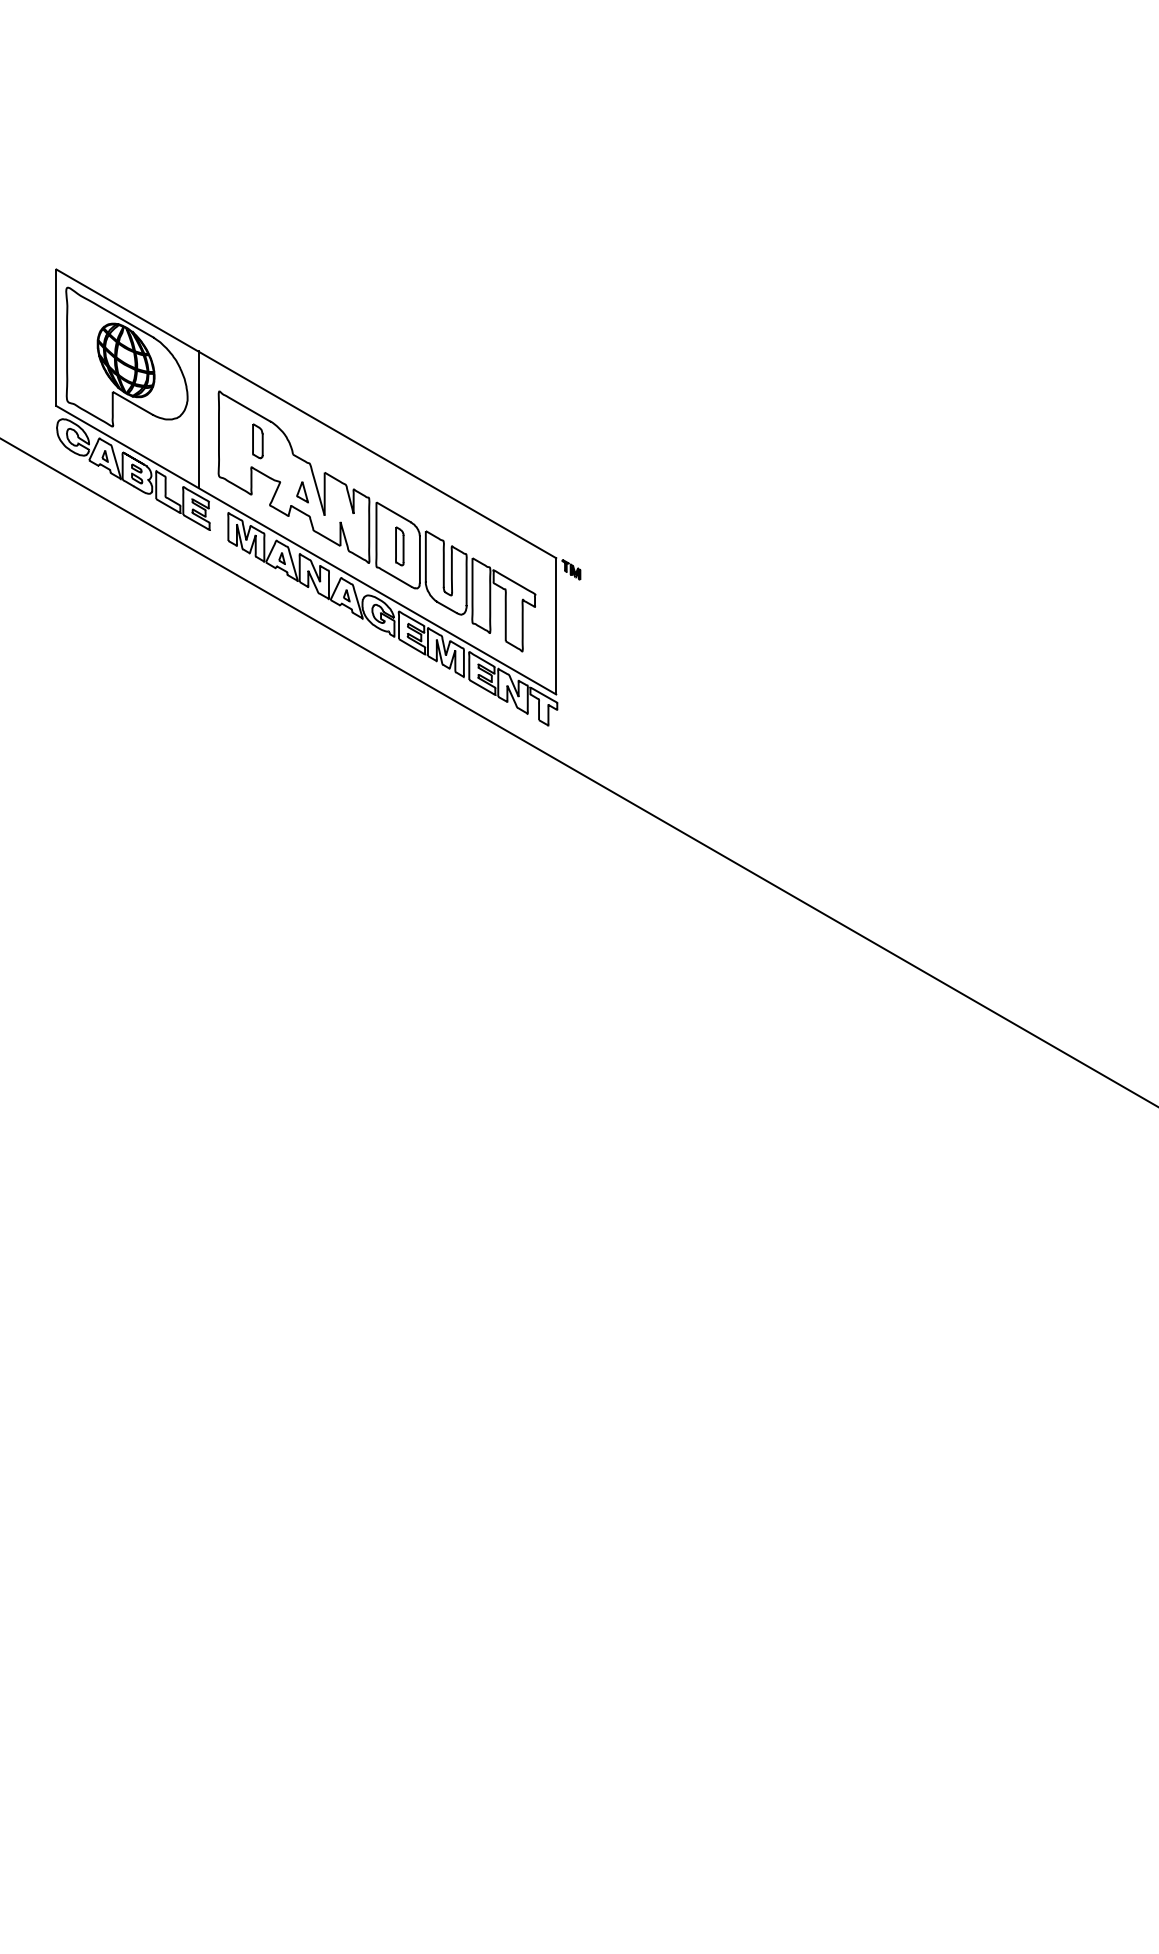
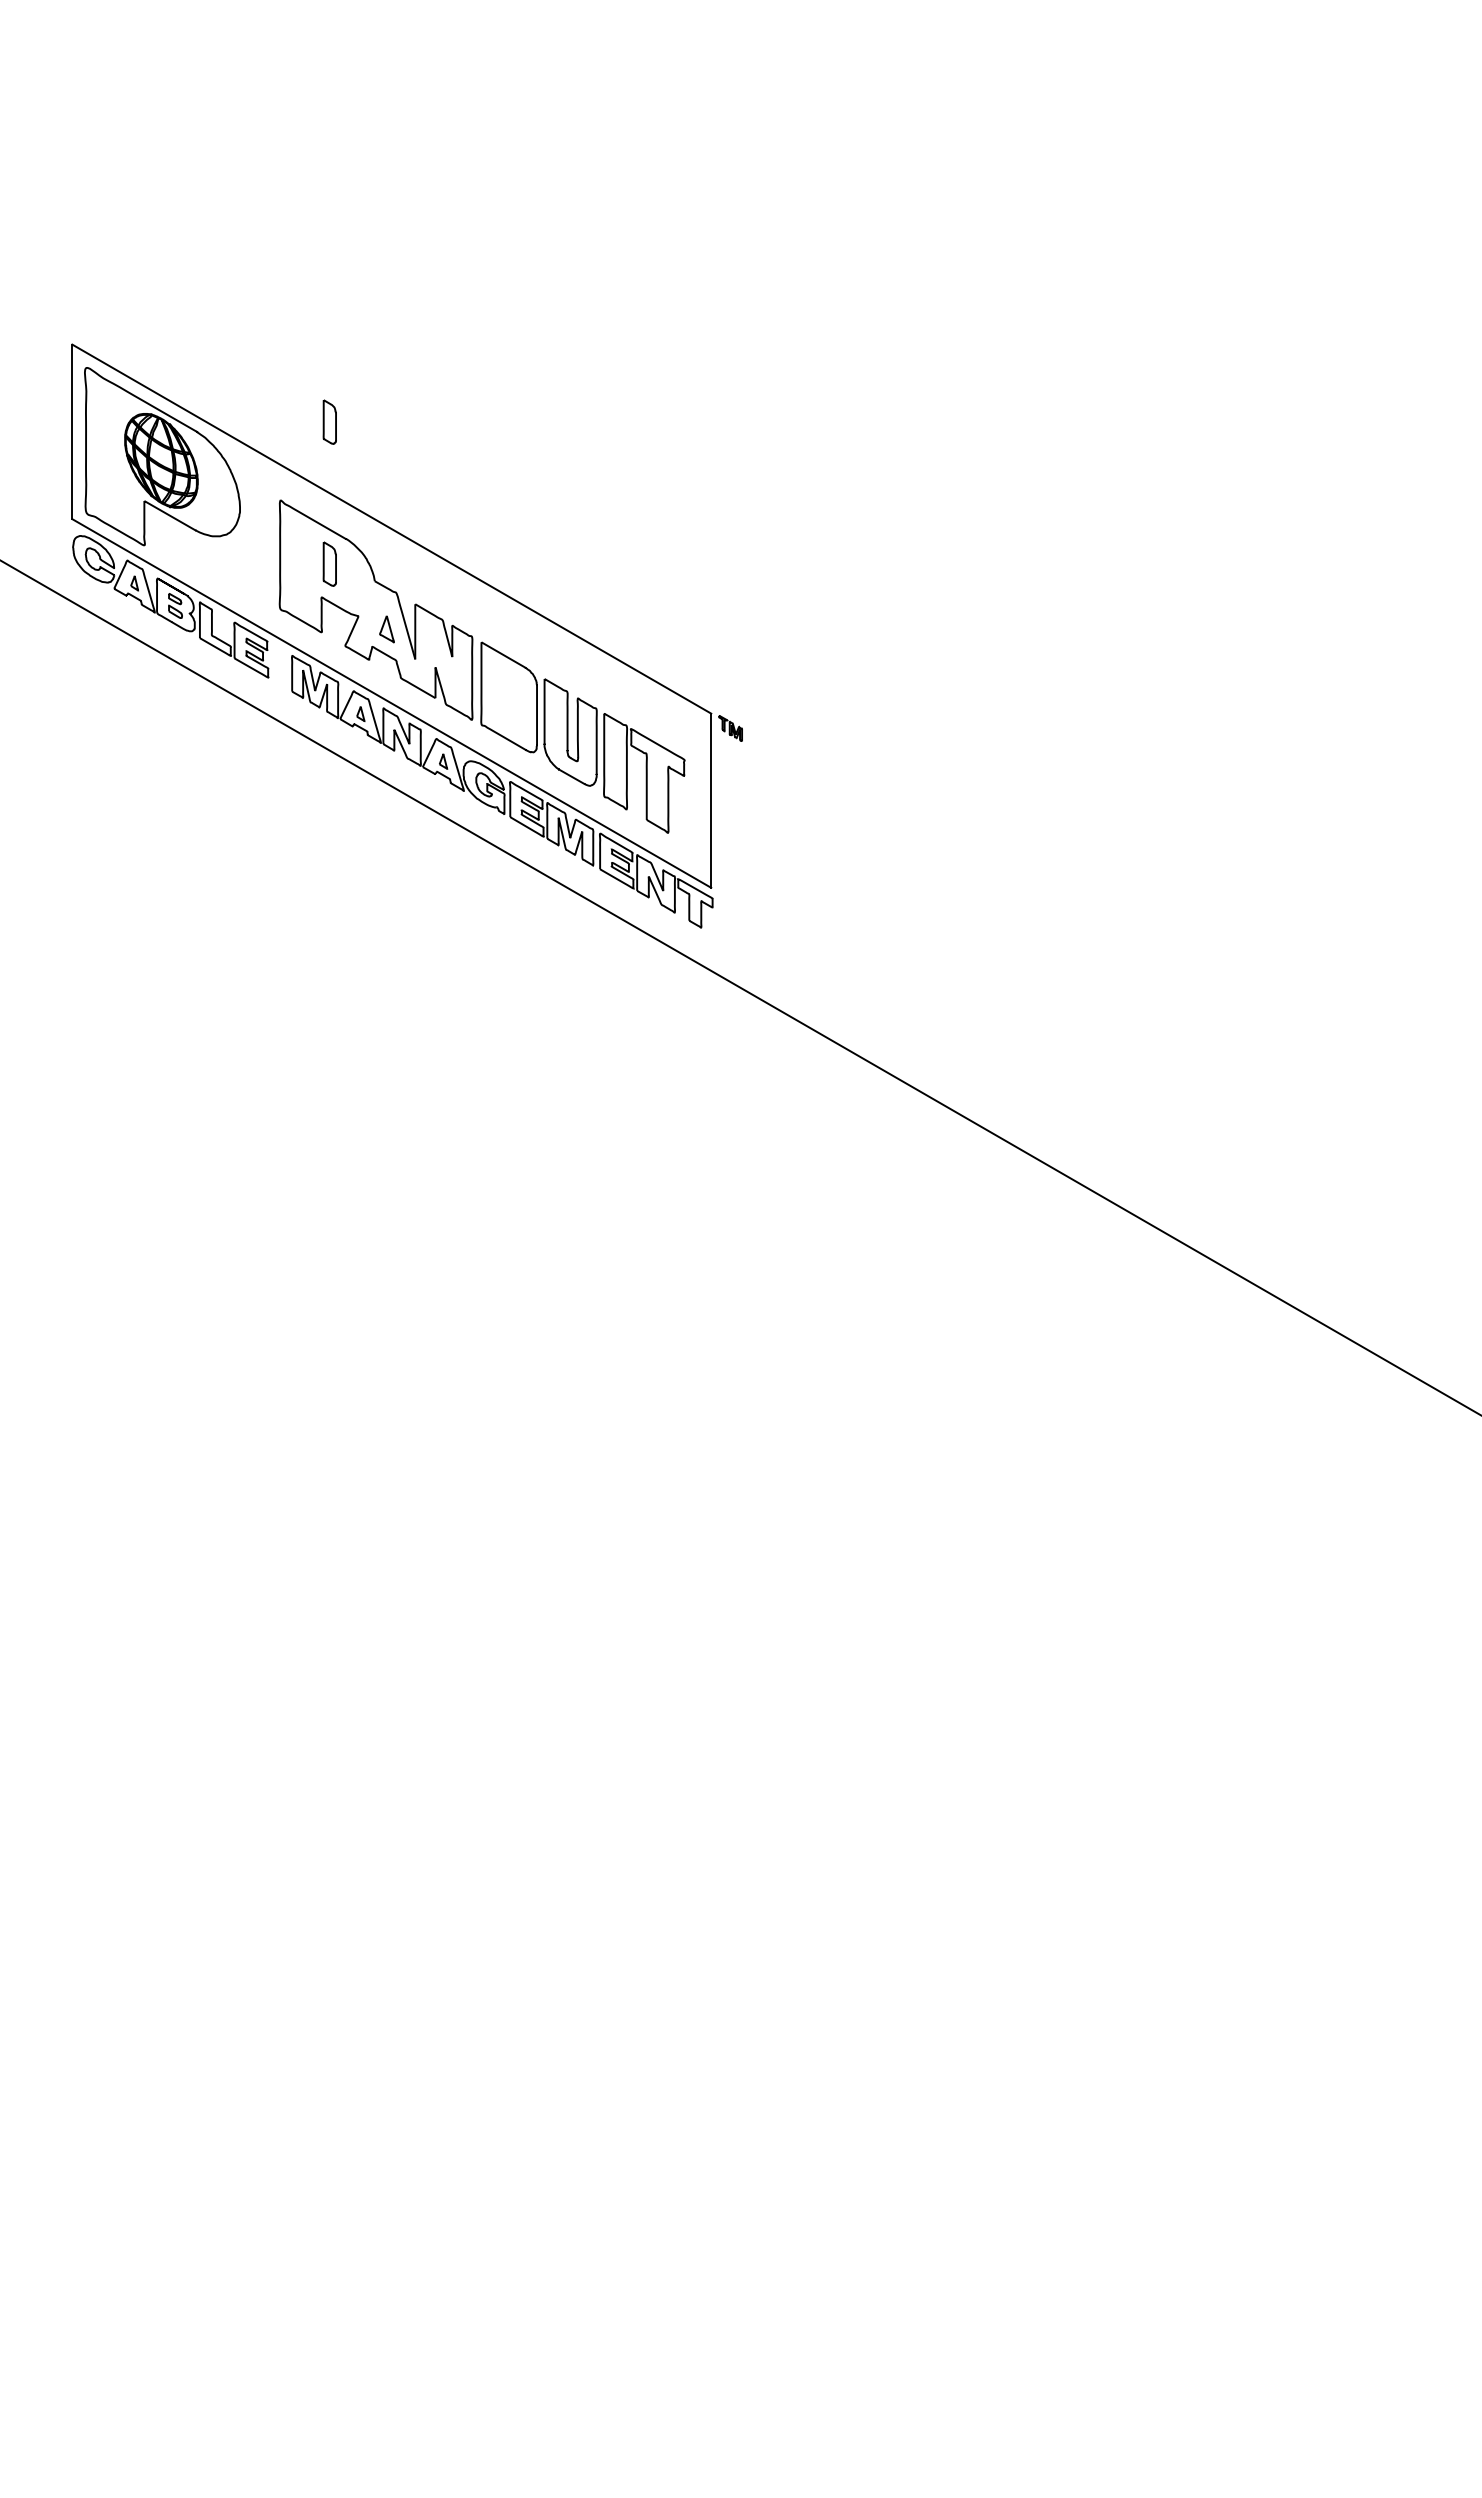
part: (257, 329) -> (329, 421), added
line: (198, 419) -> (254, 536), removed
part: (399, 546) -> (510, 698), removed

